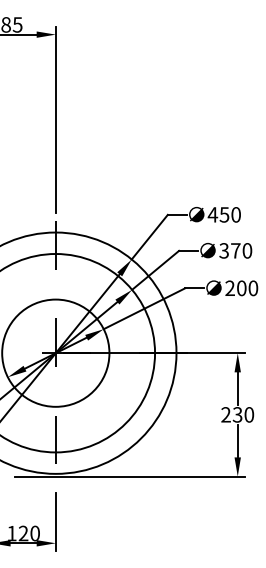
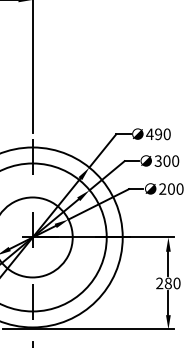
text: (224, 214) -> (158, 134), 450 -> 490
text: (235, 250) -> (166, 160), 370 -> 300
text: (237, 414) -> (168, 283), 230 -> 280

